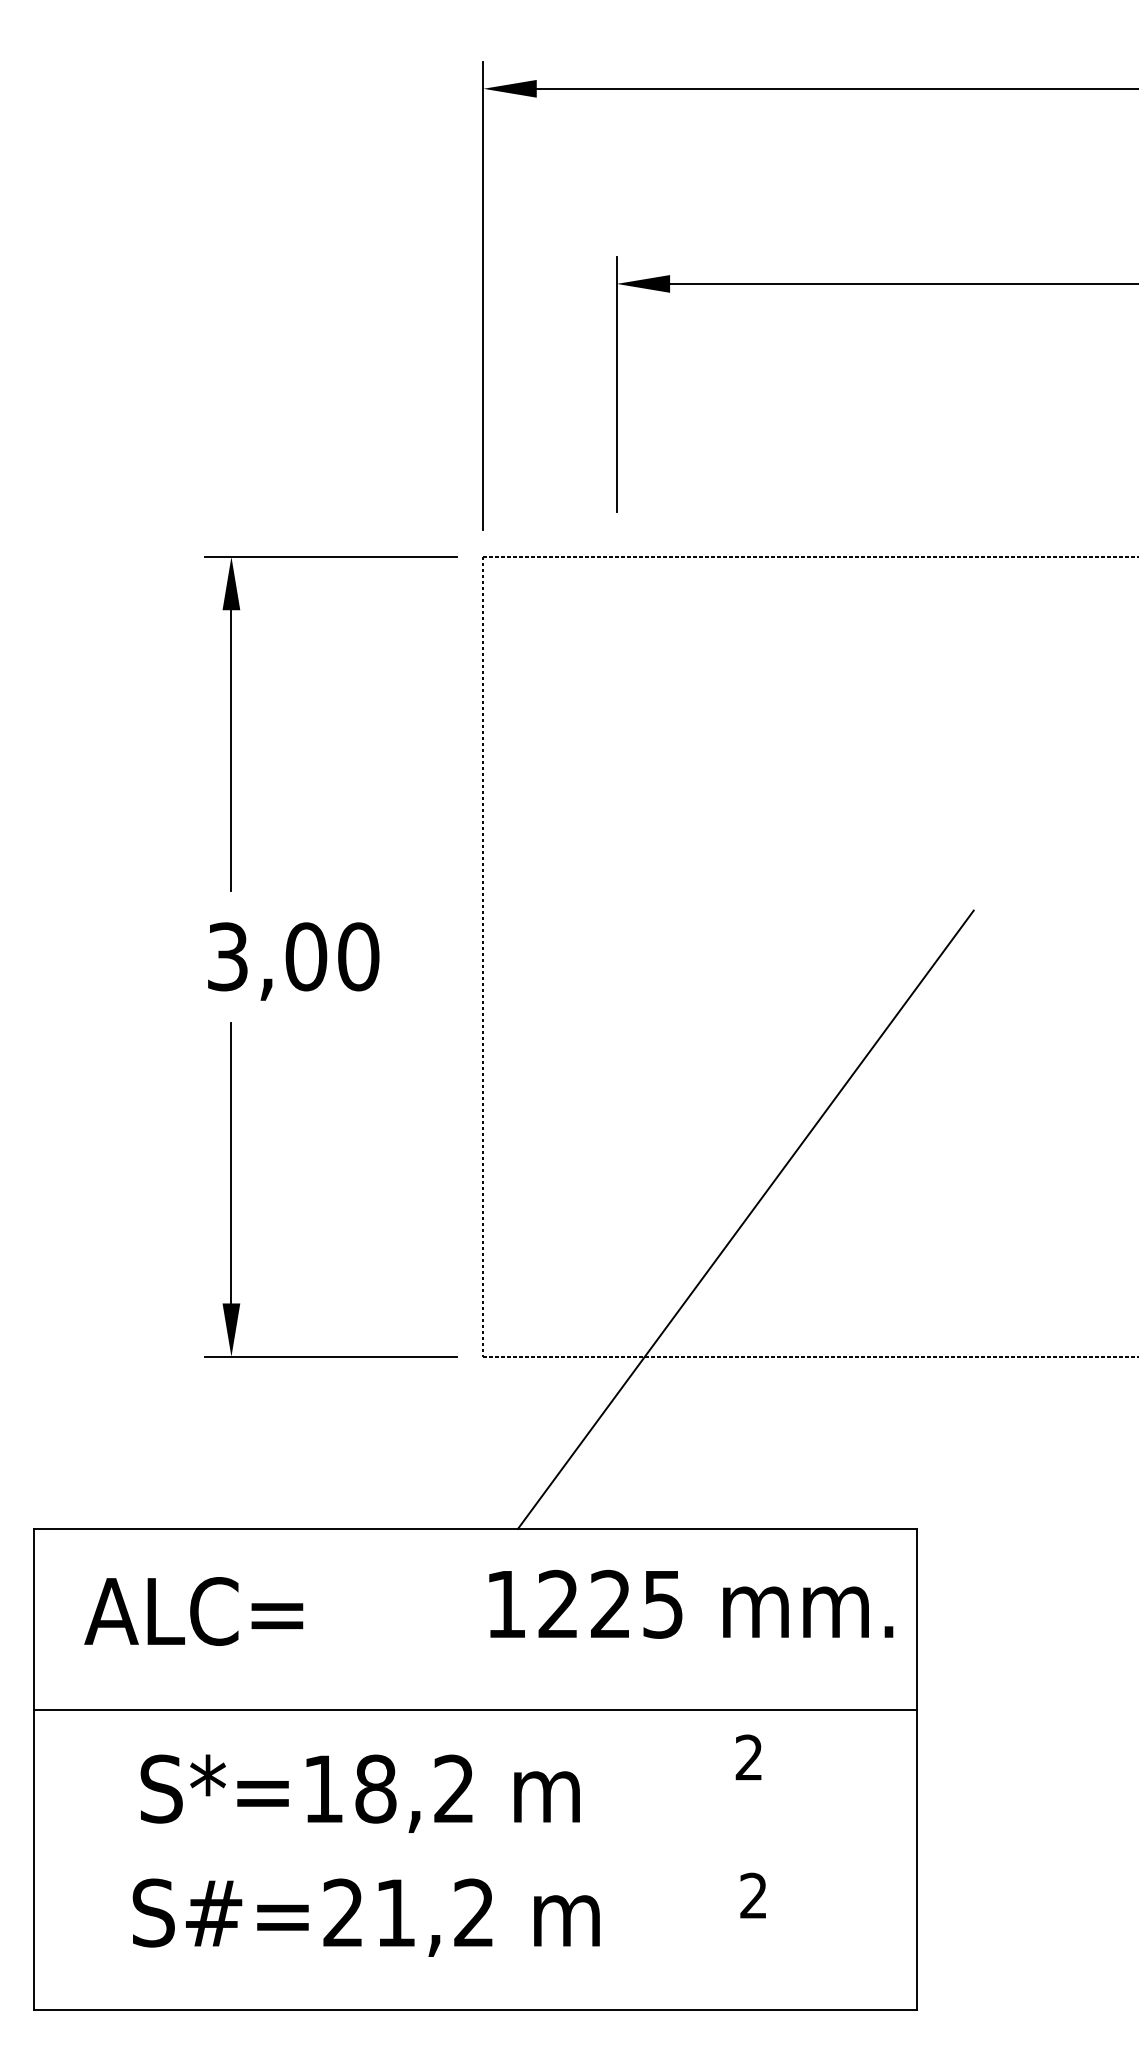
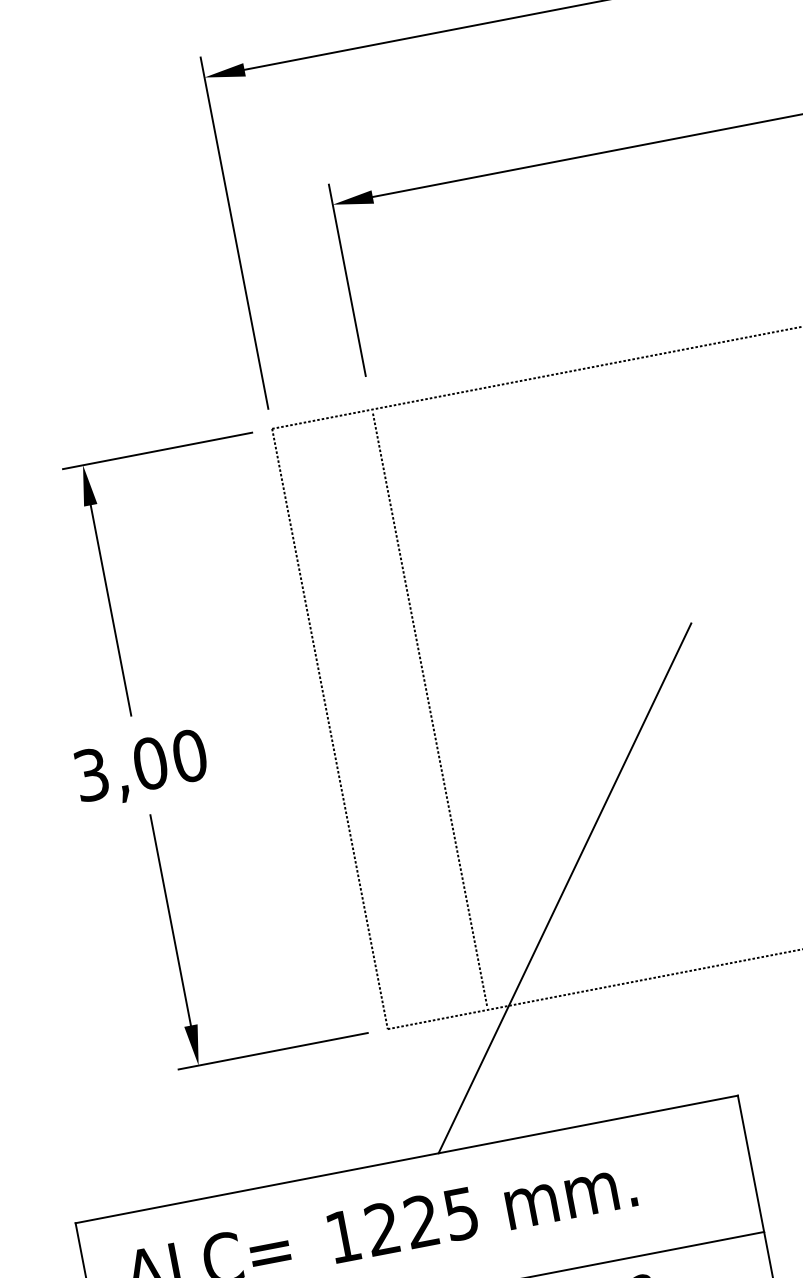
line: (616, 956) -> (429, 709), added
text: (293, 961) -> (141, 768), moved
text: (691, 1603) -> (482, 1209), moved

